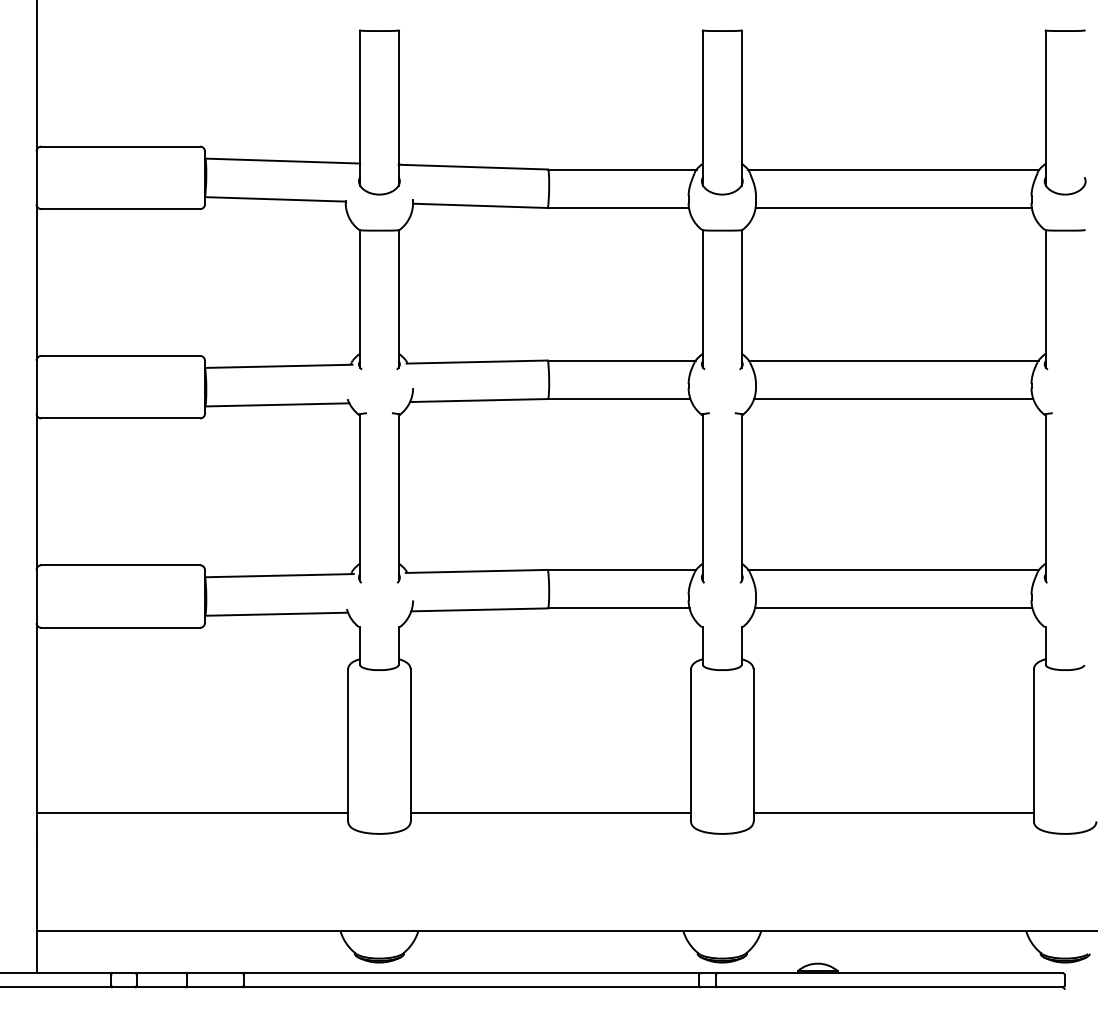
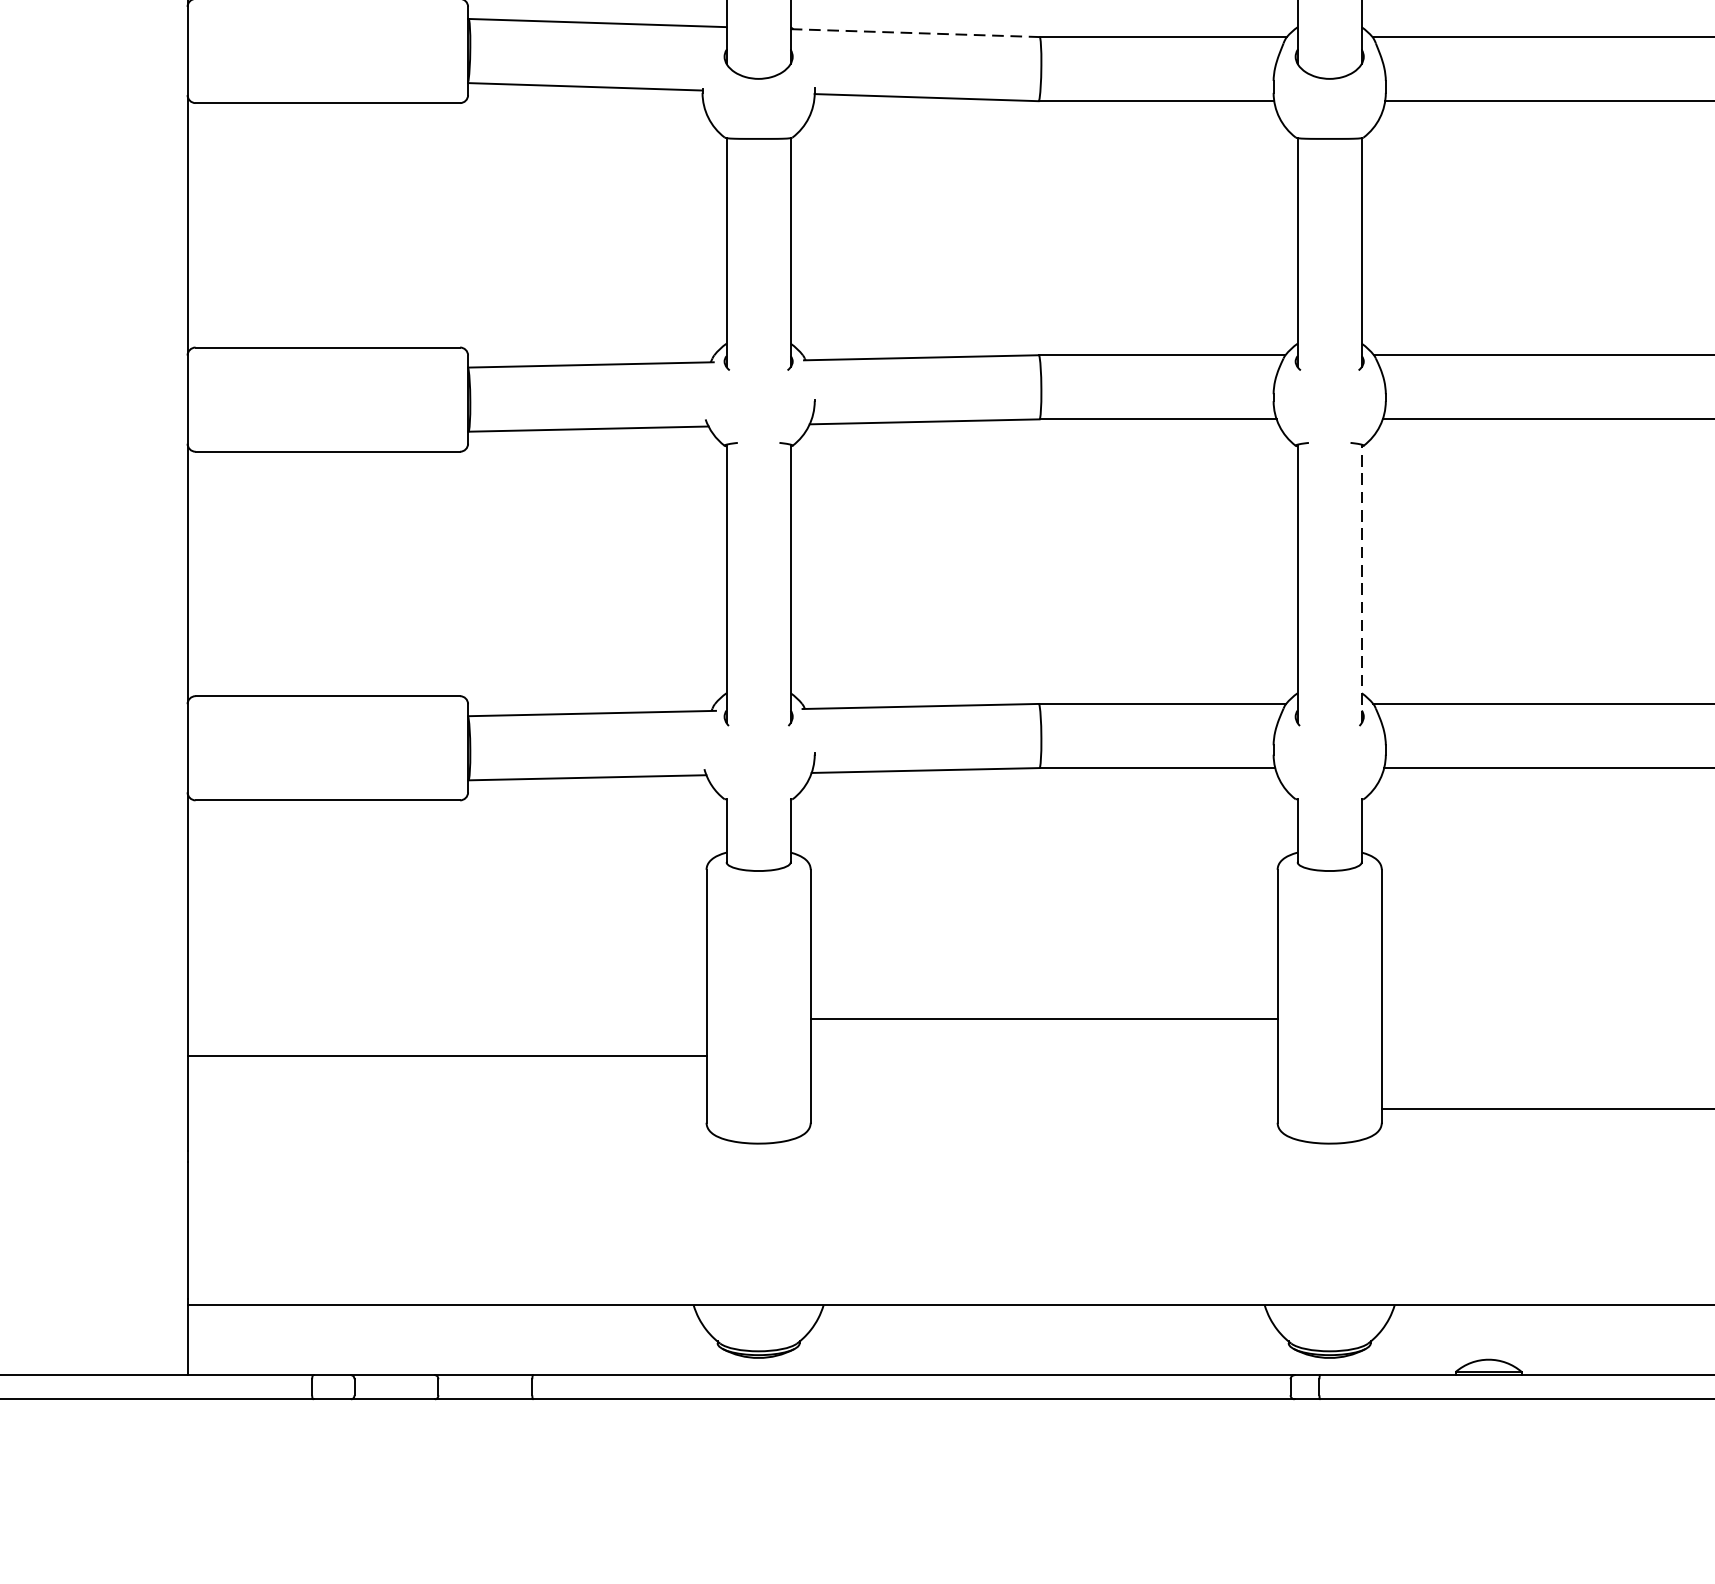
line: (473, 167) -> (915, 33), solid -> dashed
line: (741, 497) -> (1361, 583), solid -> dashed
line: (192, 813) -> (447, 1056), moved
line: (550, 813) -> (1043, 1019), moved

